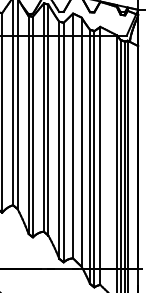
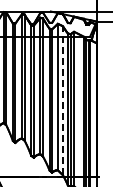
line: (80, 141) -> (62, 100), solid -> dashed

